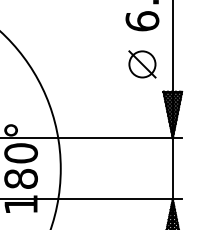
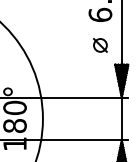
part: (142, 64) -> (100, 45), size x0.7

